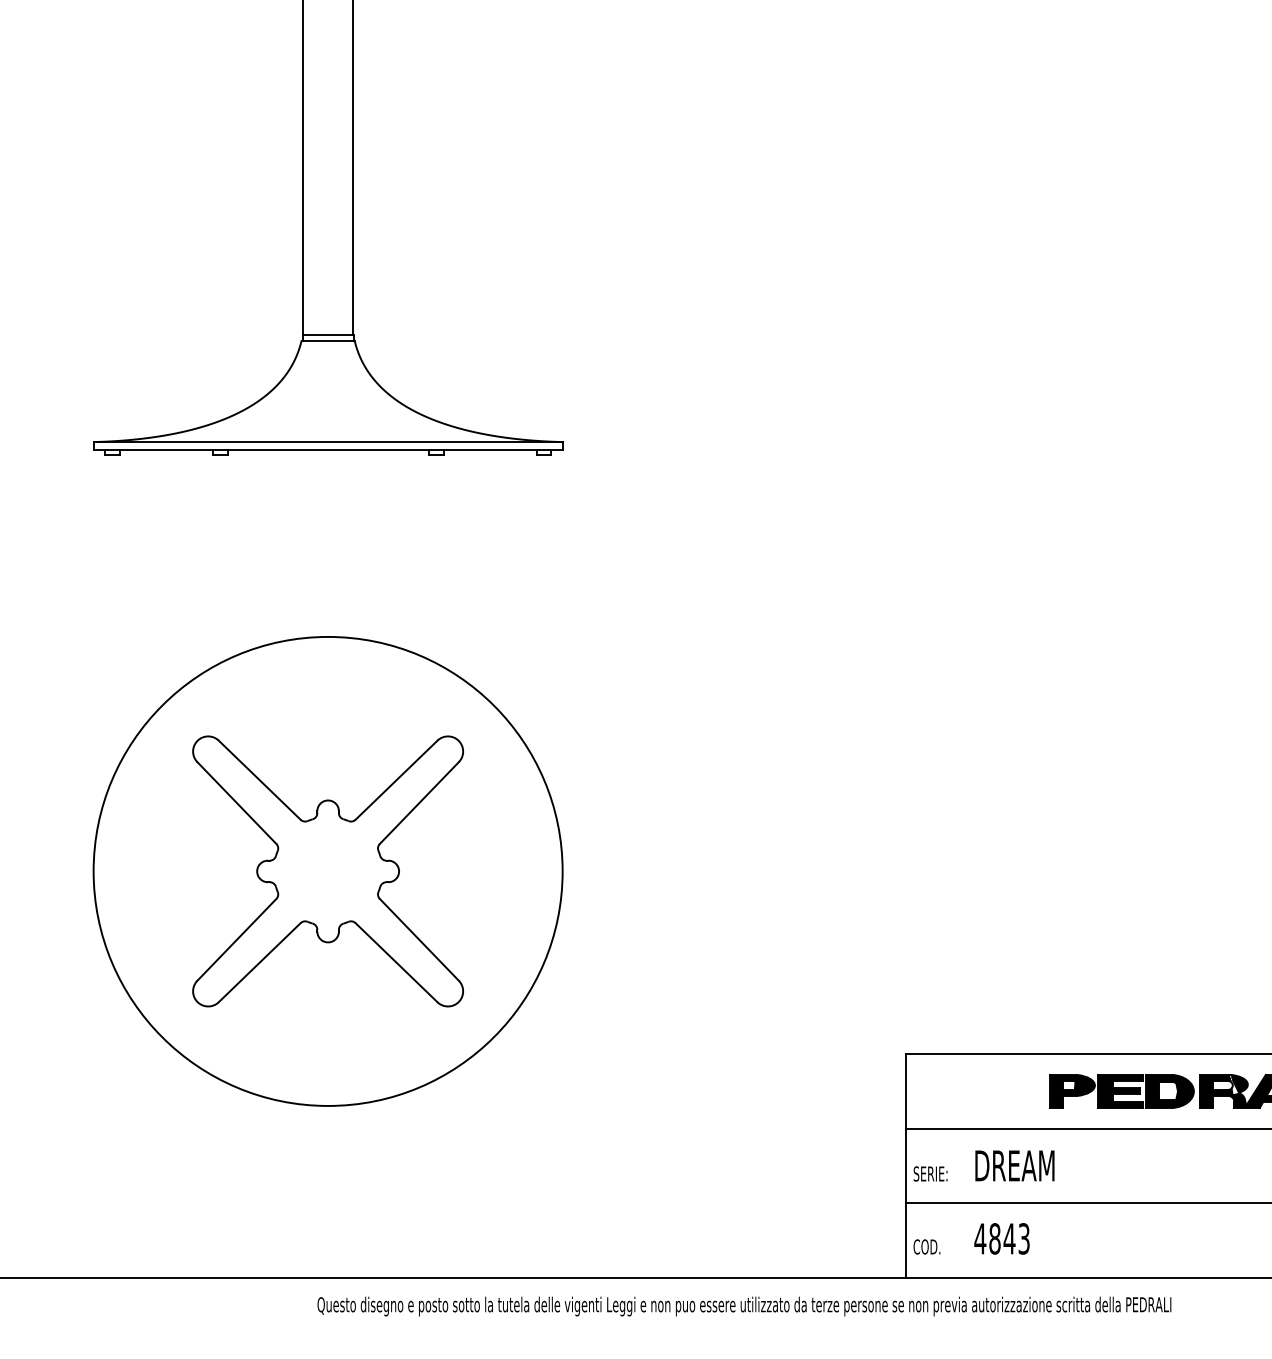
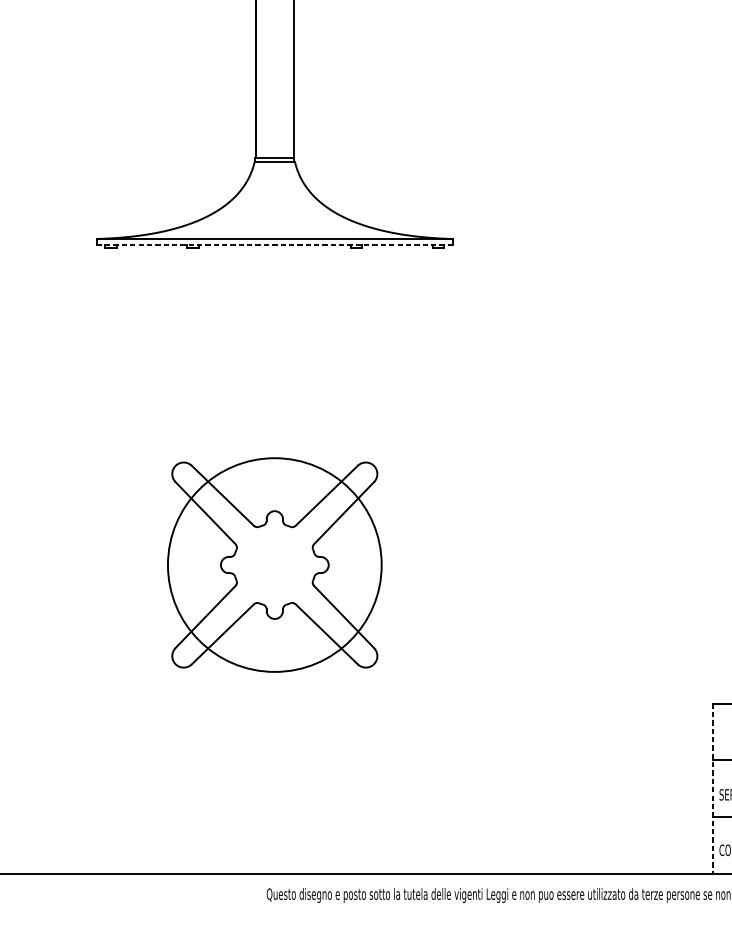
line: (328, 450) -> (275, 245), solid -> dashed
circle: (327, 870) -> (274, 564), size x0.6
line: (905, 1166) -> (713, 789), solid -> dashed

